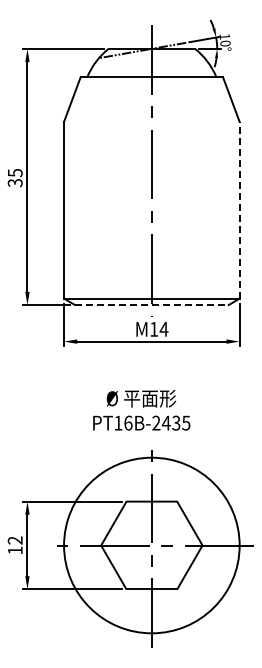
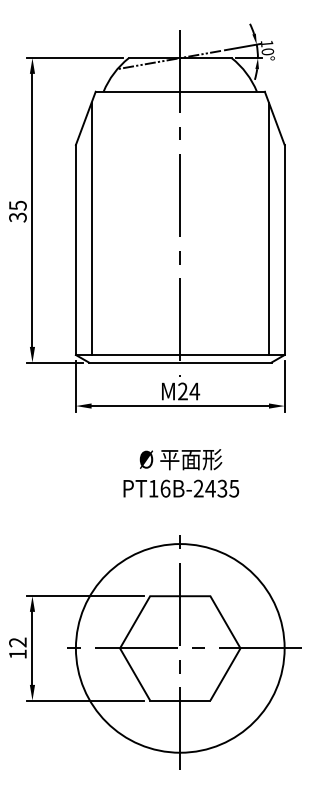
line: (77, 192) -> (91, 228), added
line: (226, 192) -> (269, 228), added
line: (239, 209) -> (284, 249), dashed -> solid
line: (151, 305) -> (179, 363), dashed -> solid
text: (154, 328) -> (183, 390), M14 -> M24
text: (141, 409) -> (181, 472), moved

